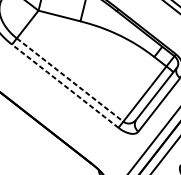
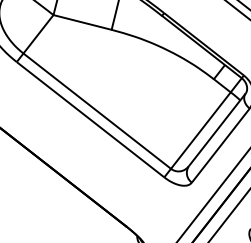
line: (70, 80) -> (97, 111), dashed -> solid
line: (65, 86) -> (90, 119), dashed -> solid

